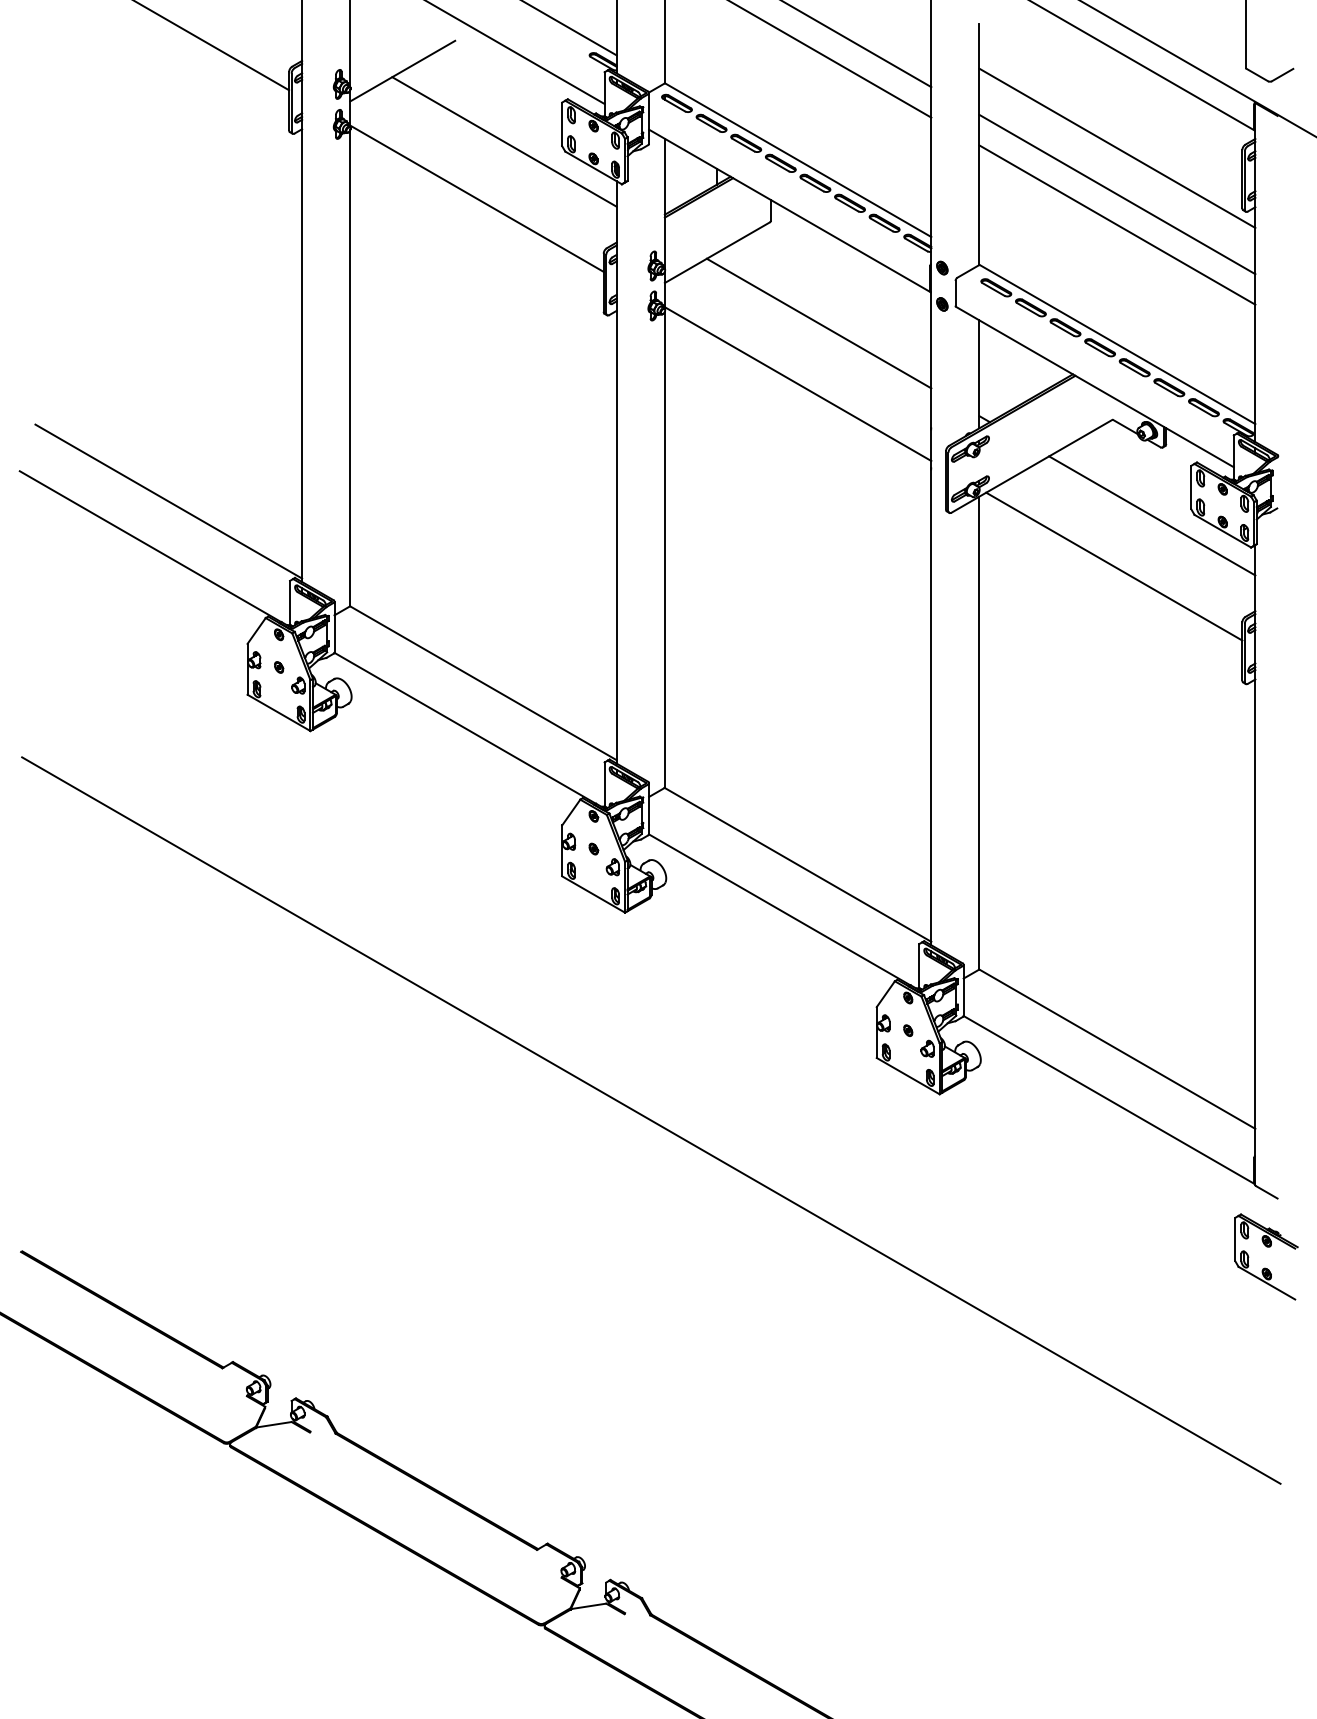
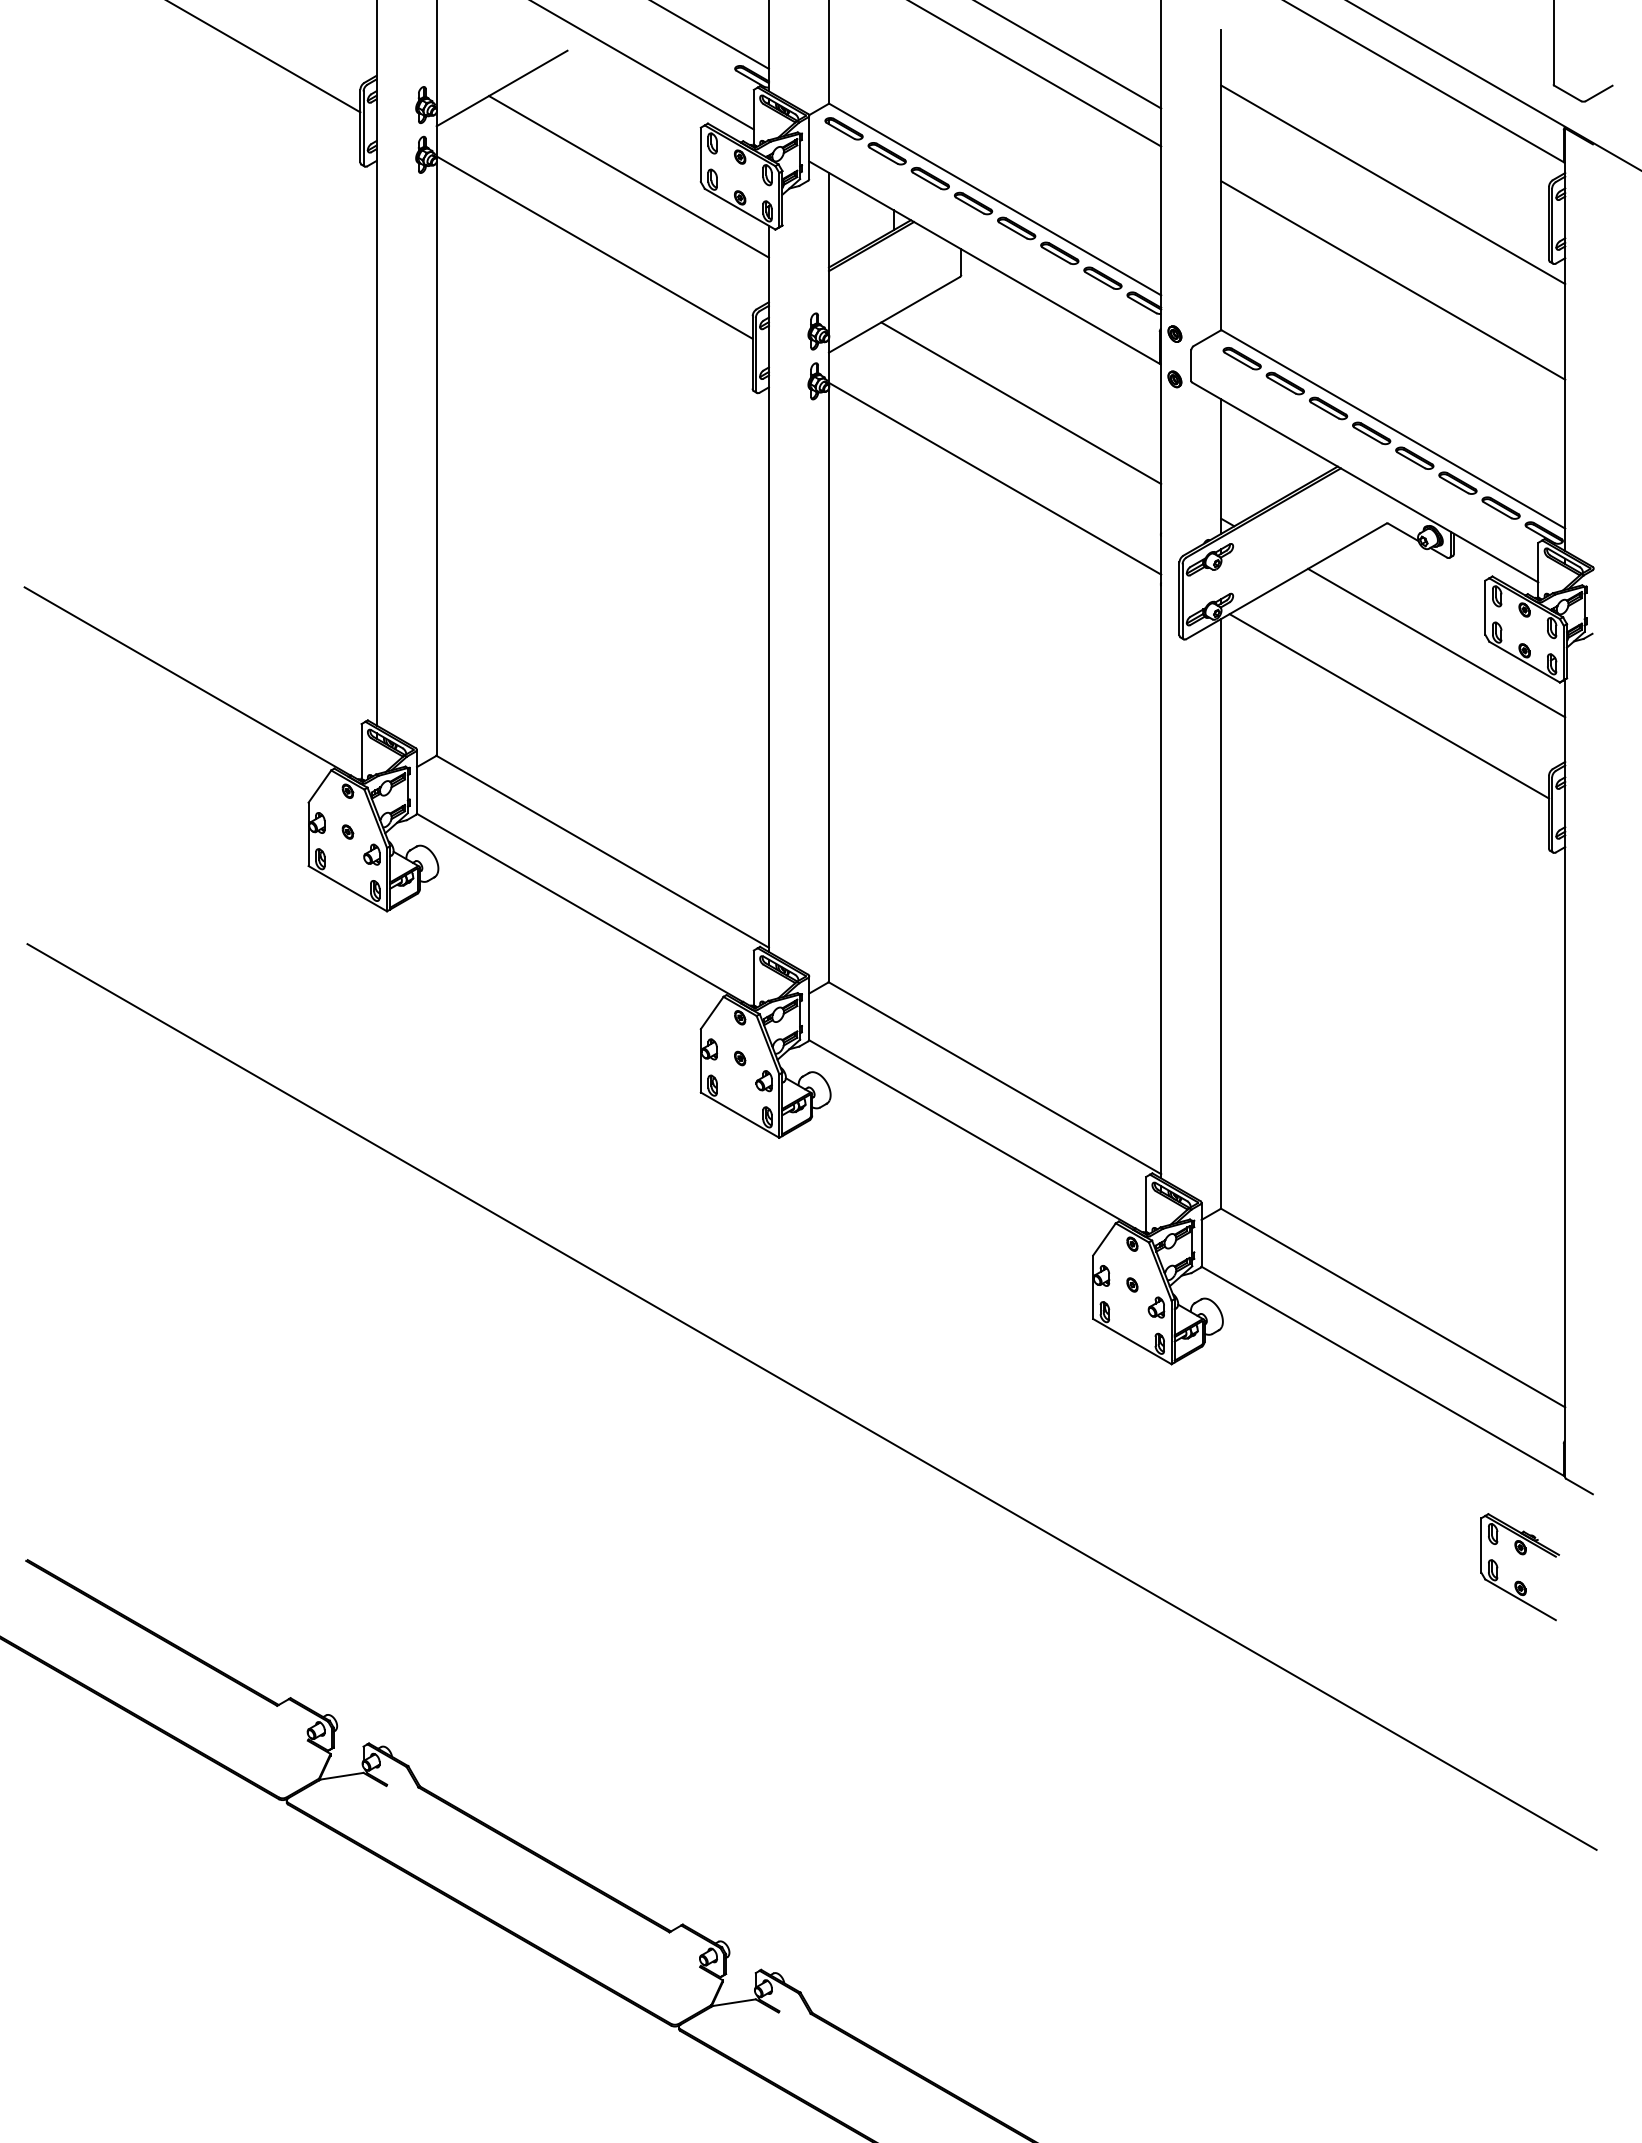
line: (1117, 194) -> (1393, 242), removed
line: (168, 501) -> (210, 625), removed
part: (1267, 1247) -> (1521, 1555), moved

